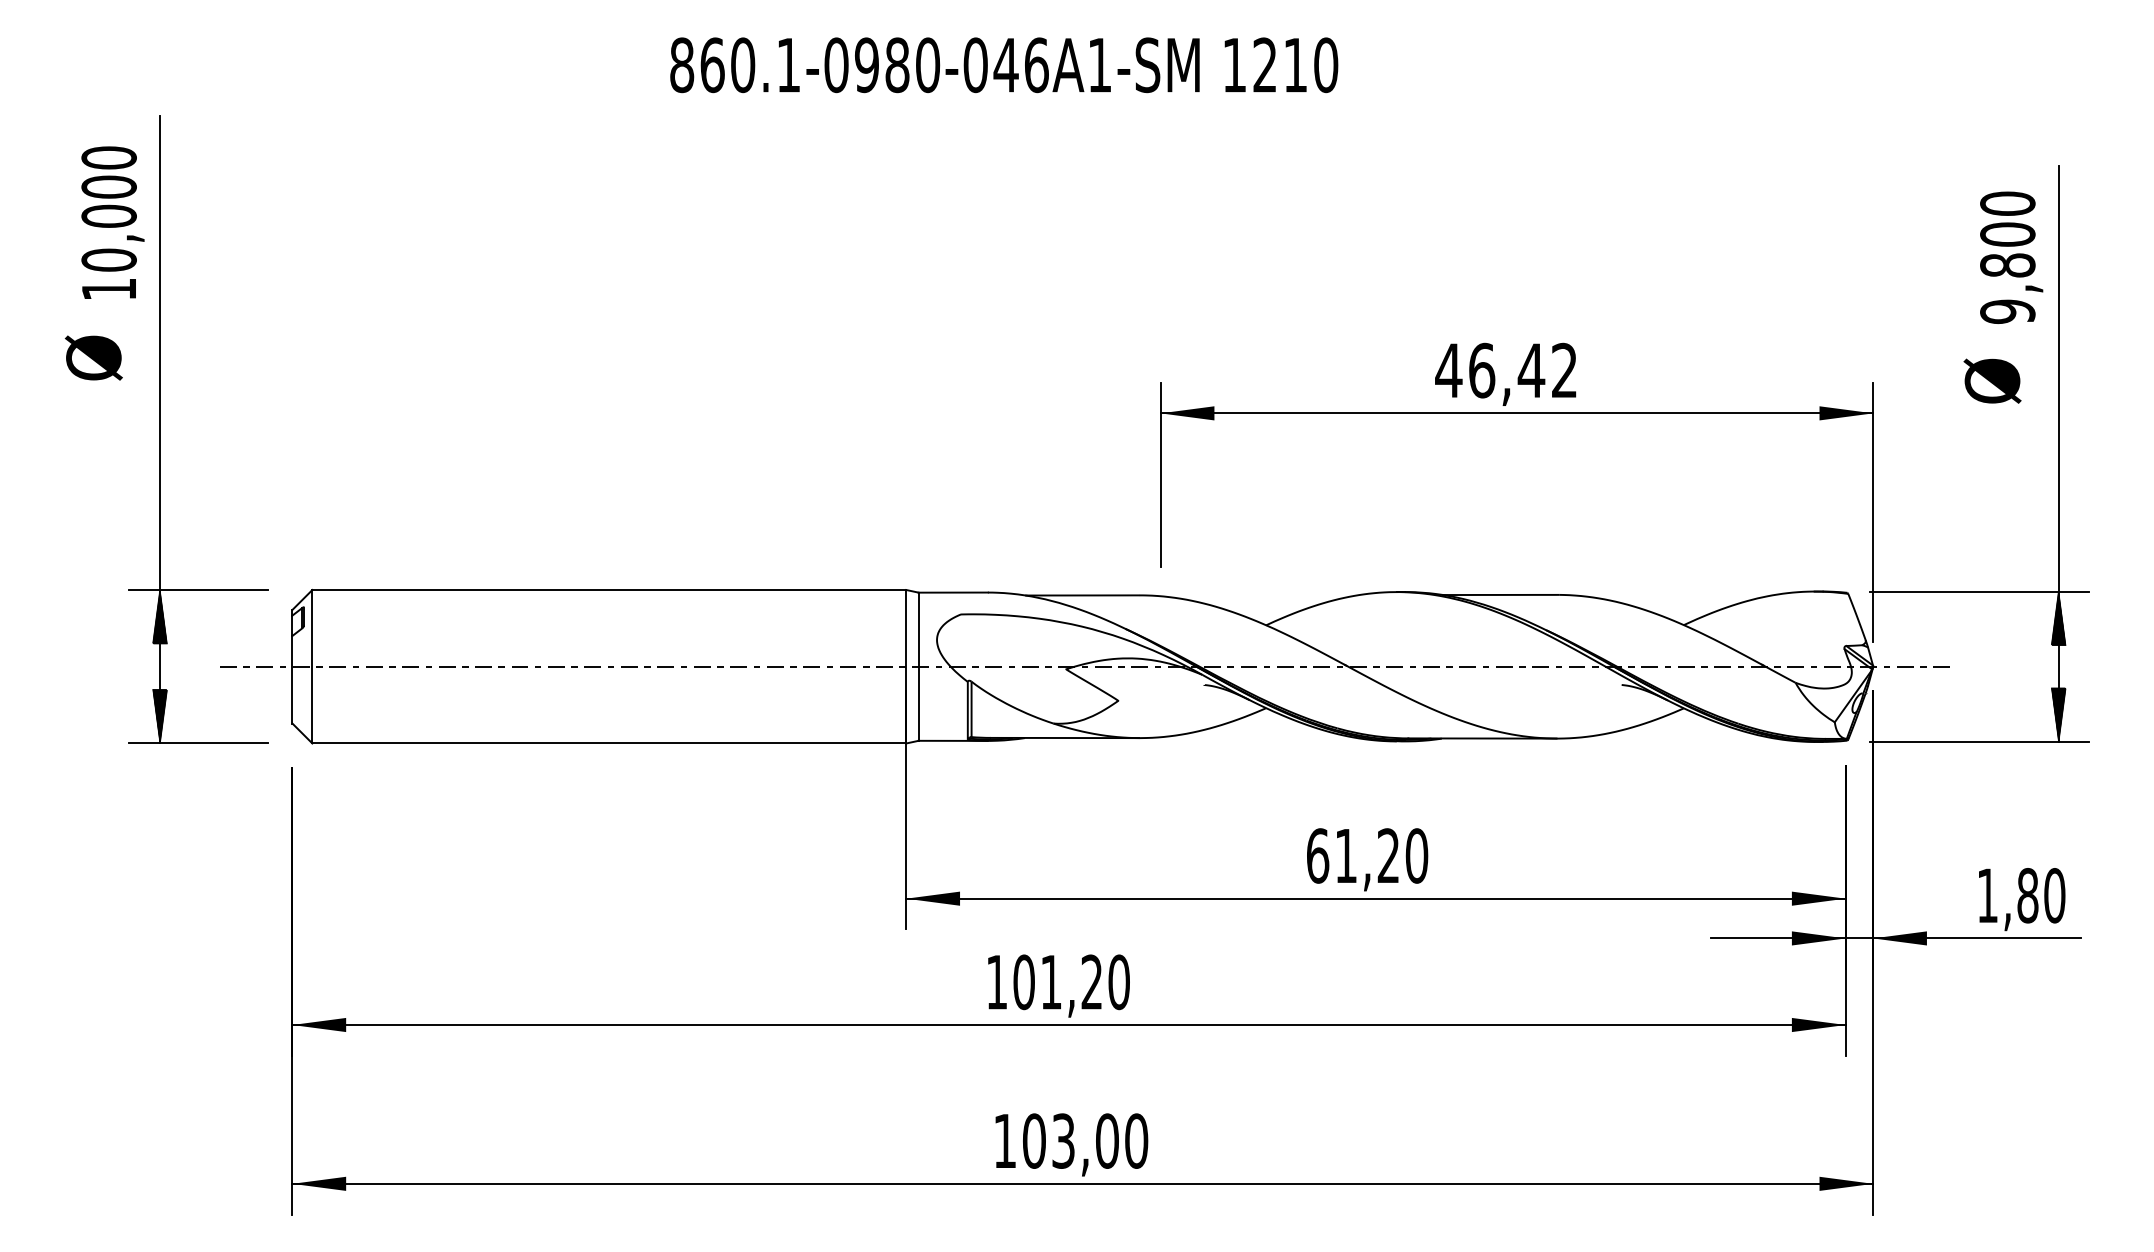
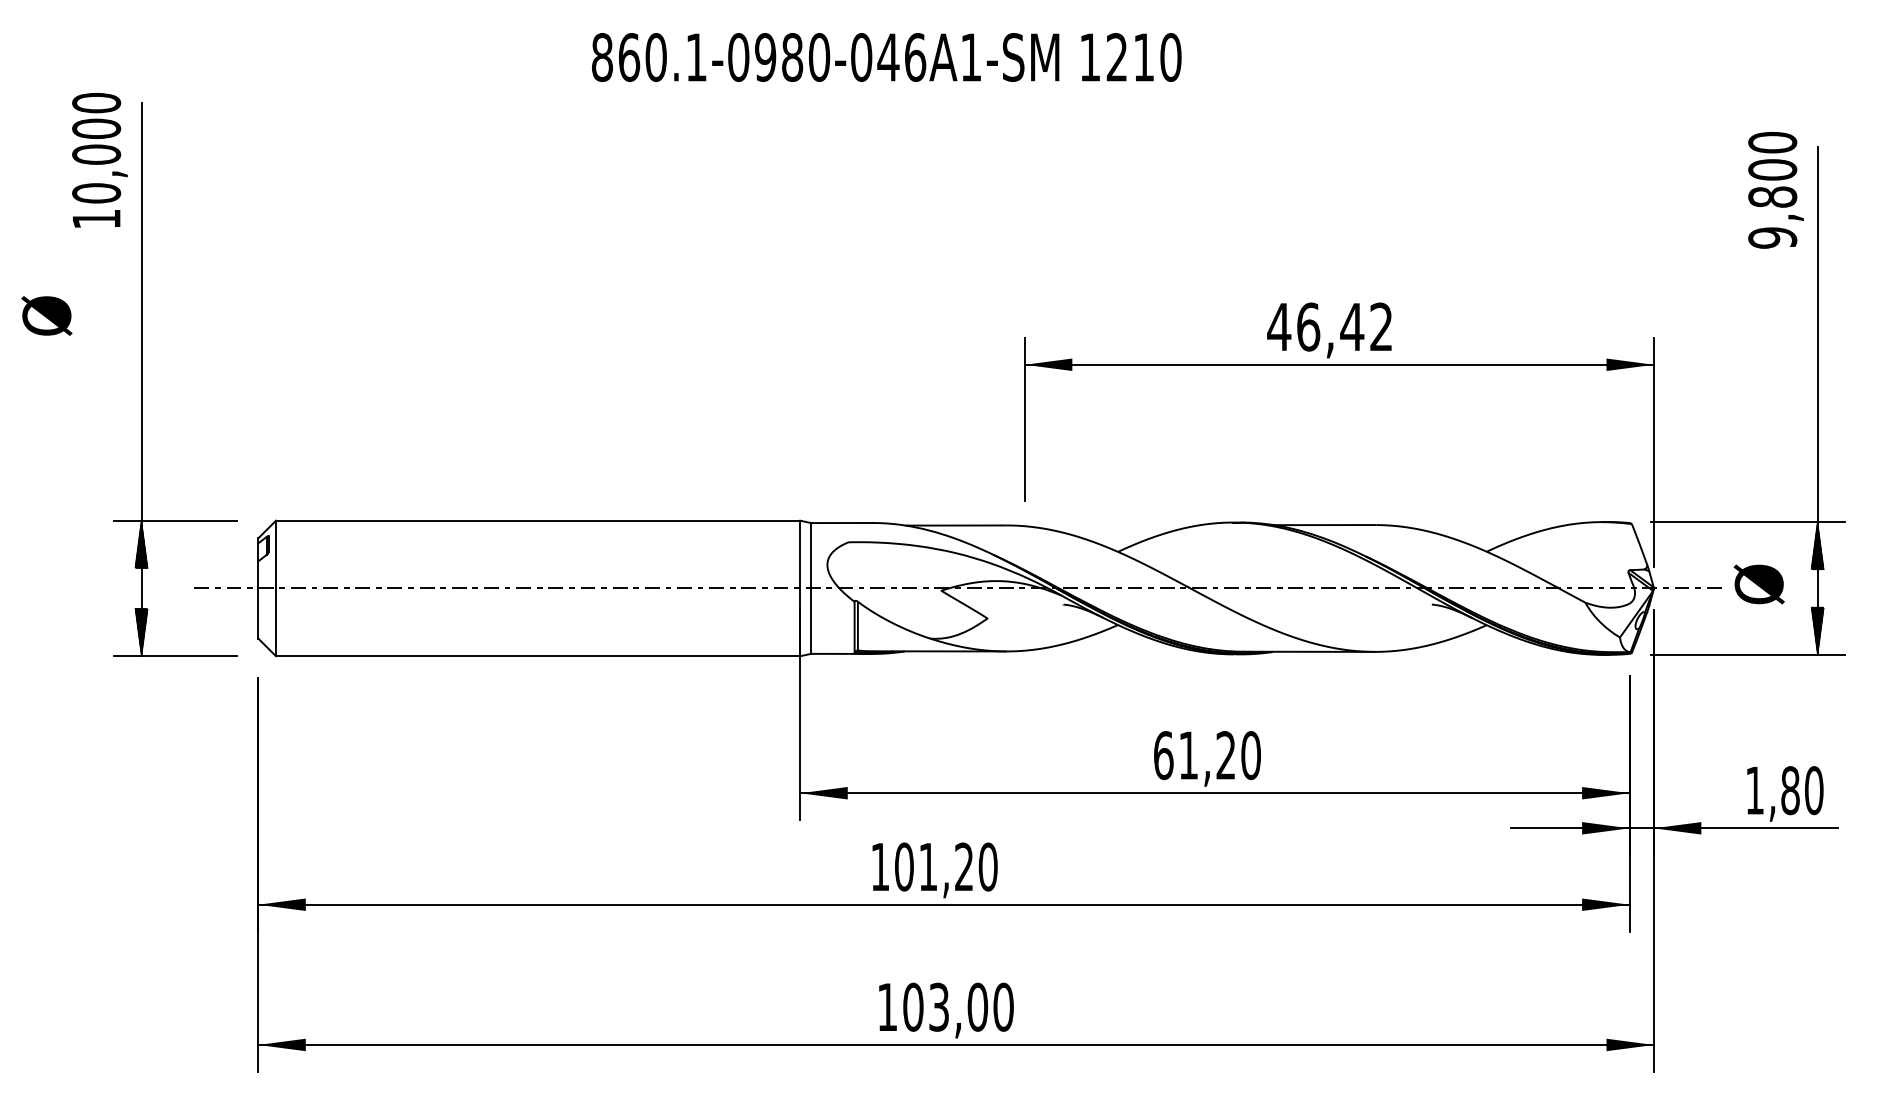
text: (112, 222) -> (99, 160), moved
text: (2011, 257) -> (1775, 190), moved
text: (93, 357) -> (46, 315), moved
text: (1992, 380) -> (1759, 583), moved

